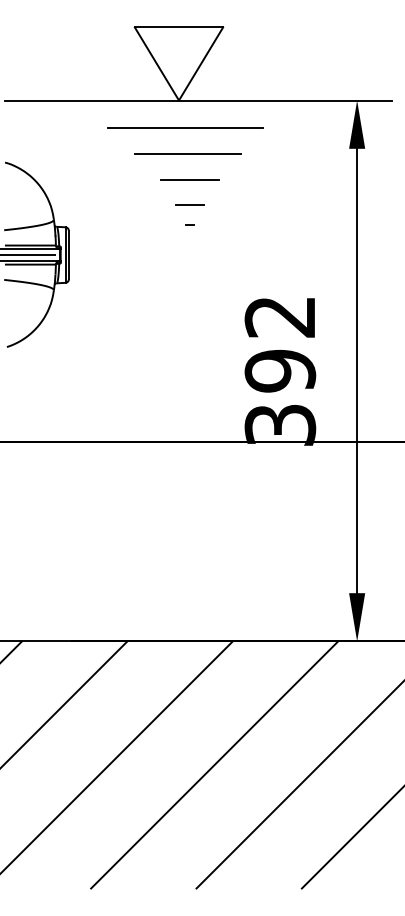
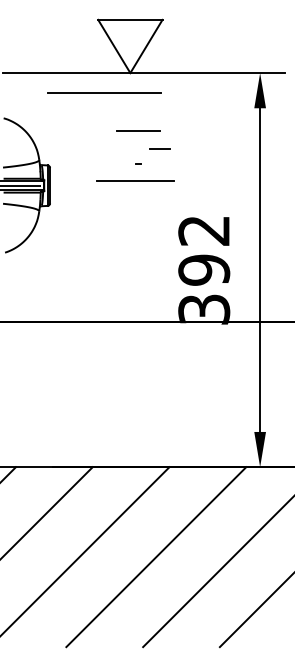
line: (185, 127) -> (104, 92), moved
line: (187, 153) -> (135, 180), moved
line: (189, 204) -> (159, 148), moved

